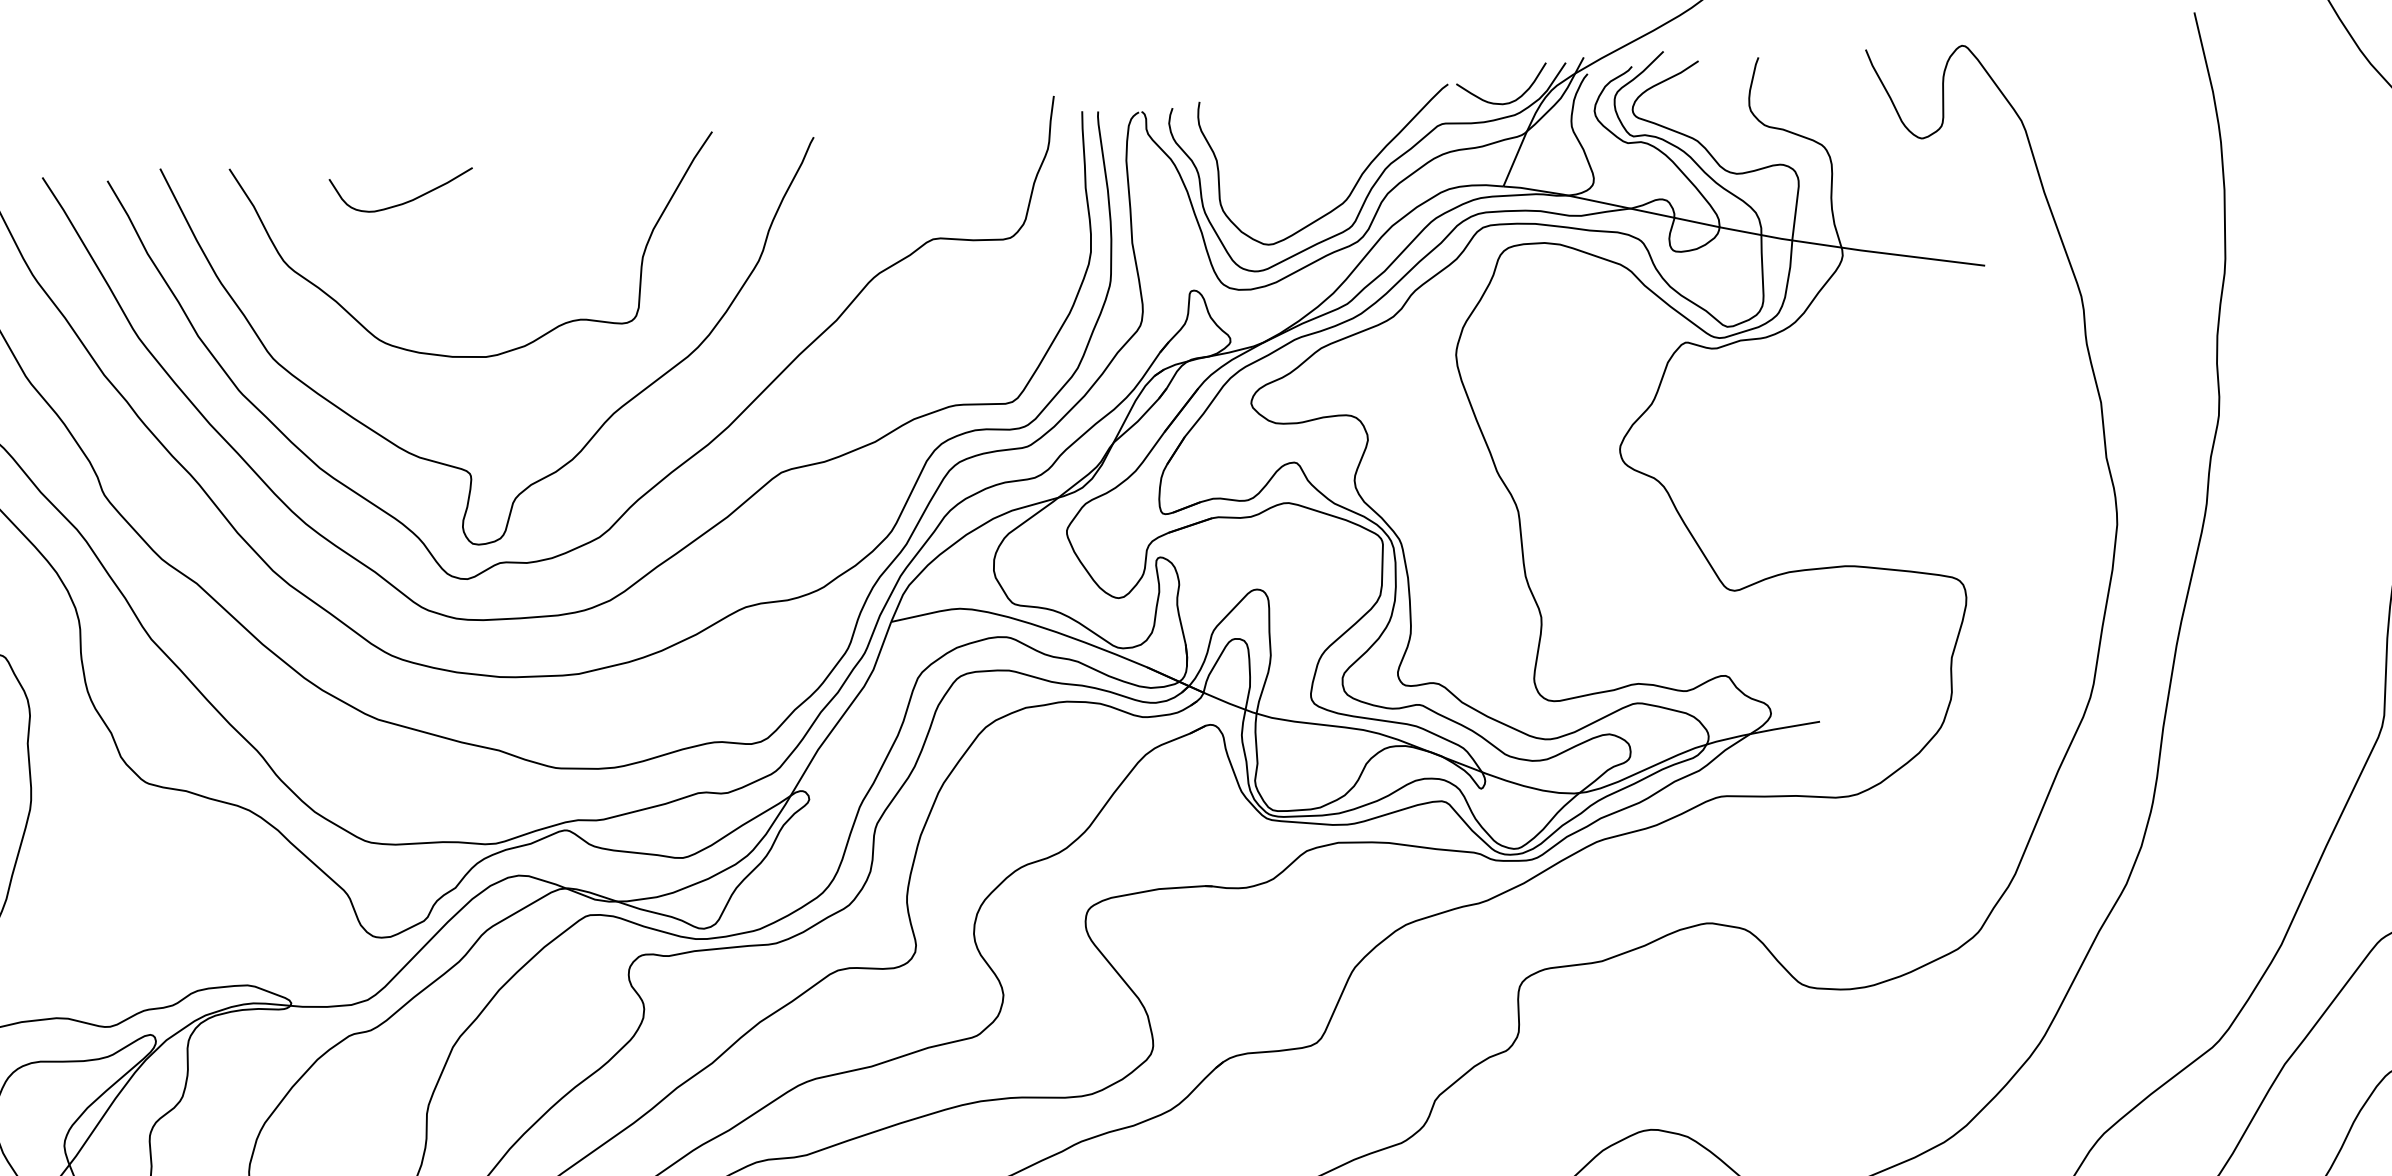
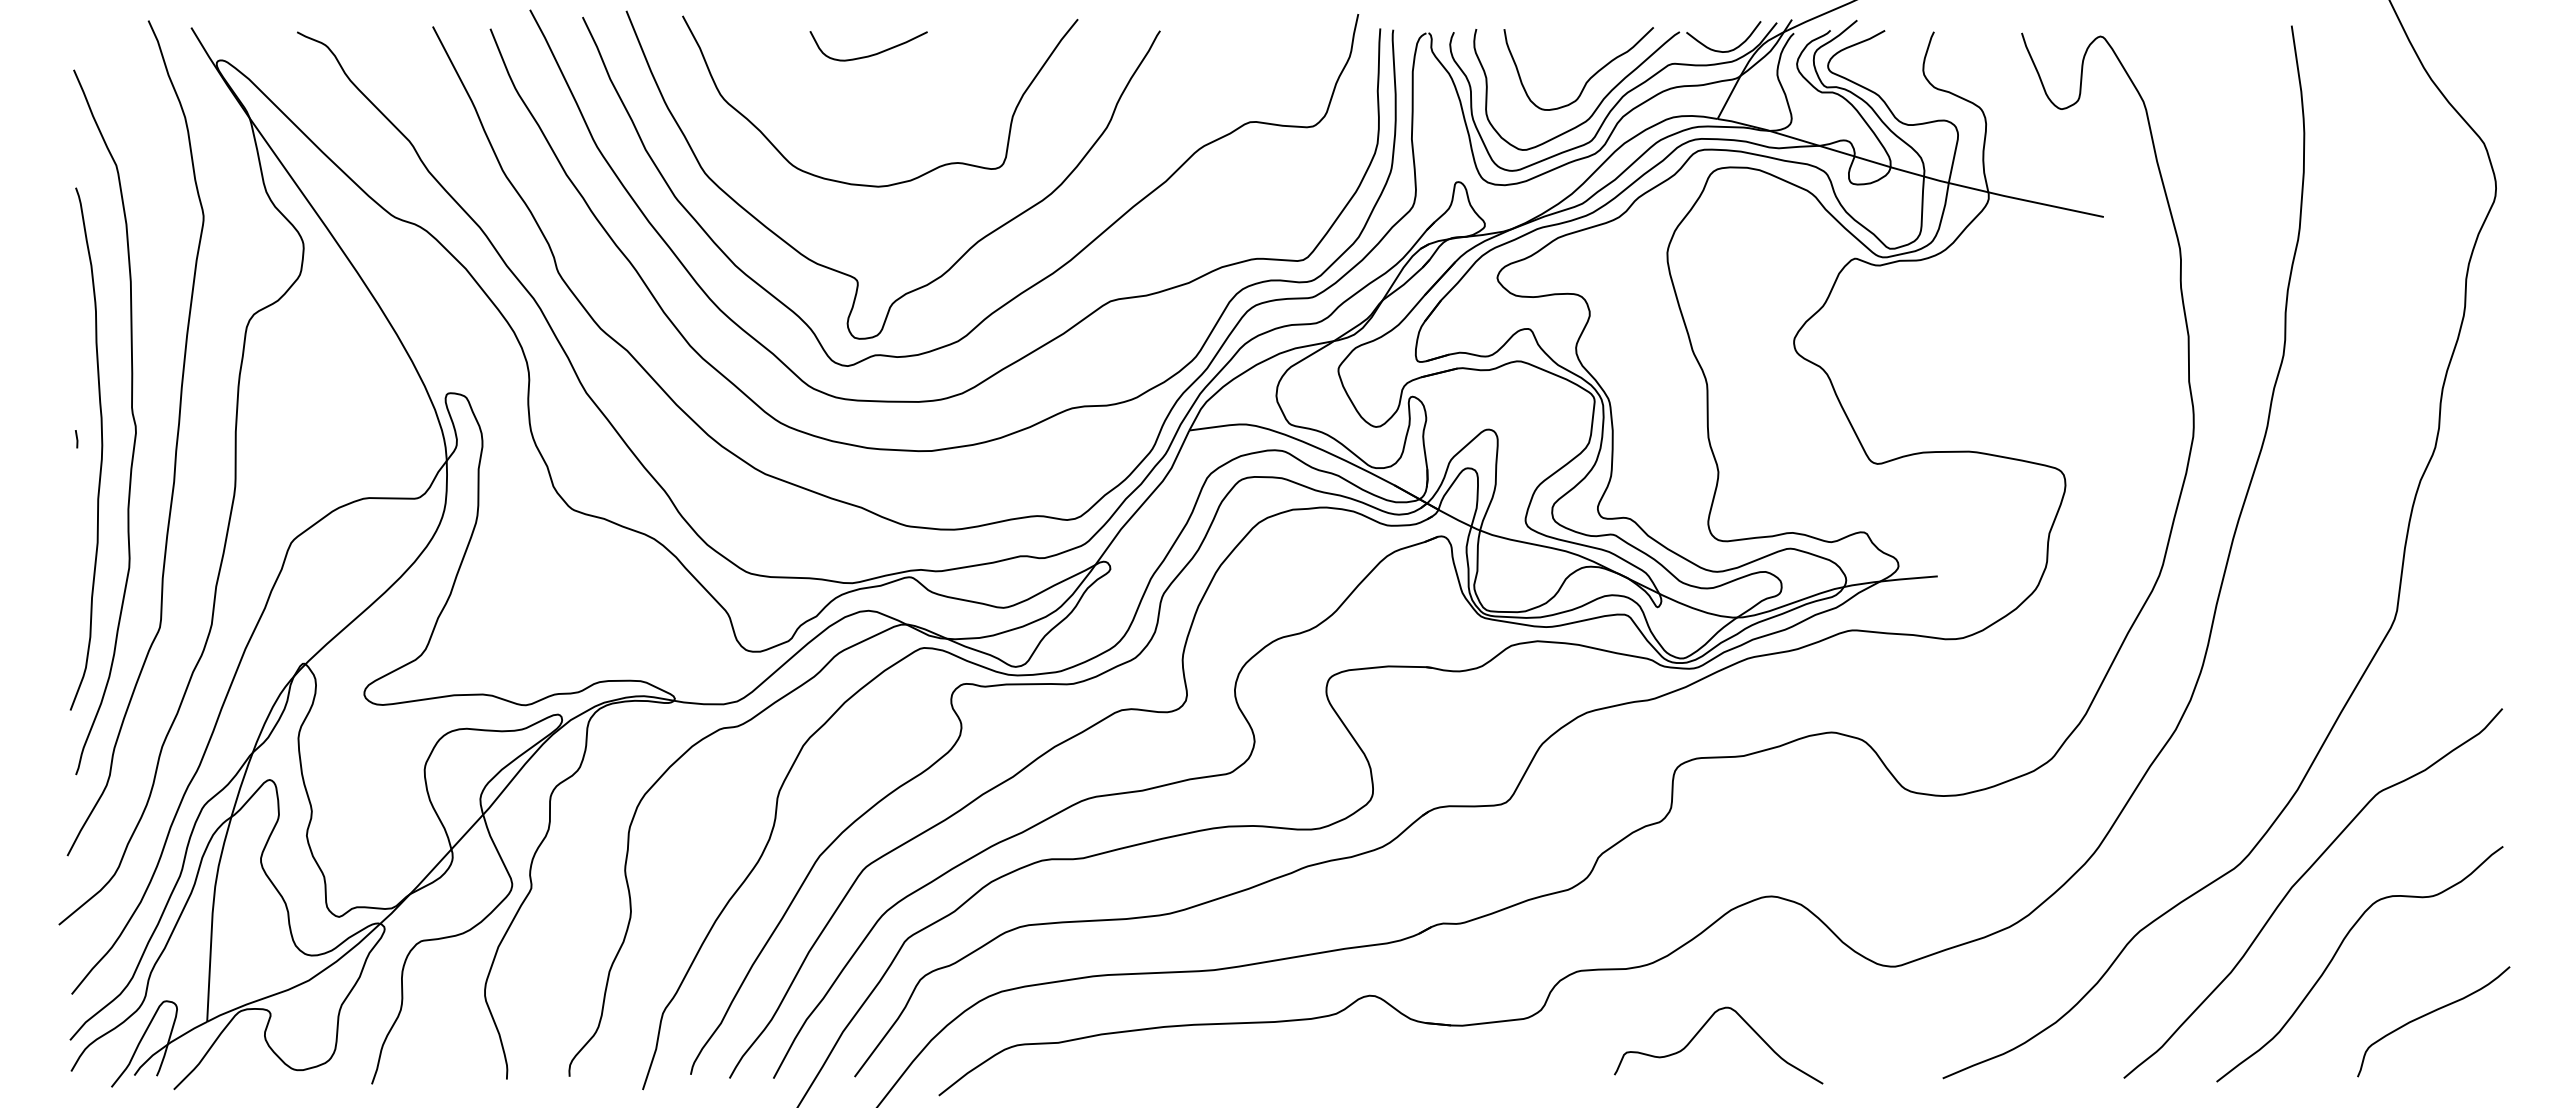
curve: (1342, 149) -> (1589, 77), added
curve: (405, 201) -> (870, 54), moved

